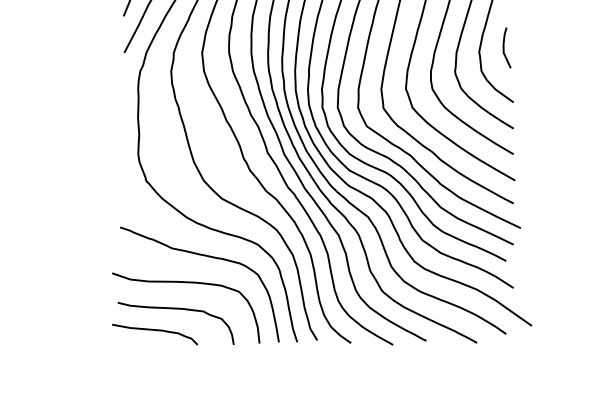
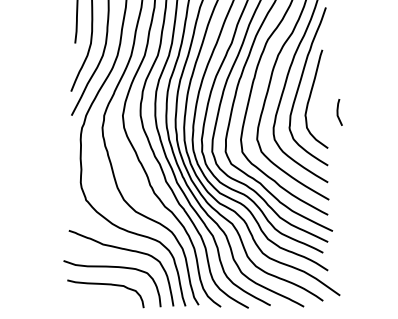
line: (505, 48) -> (338, 112), moved
curve: (154, 331) -> (91, 299), removed

